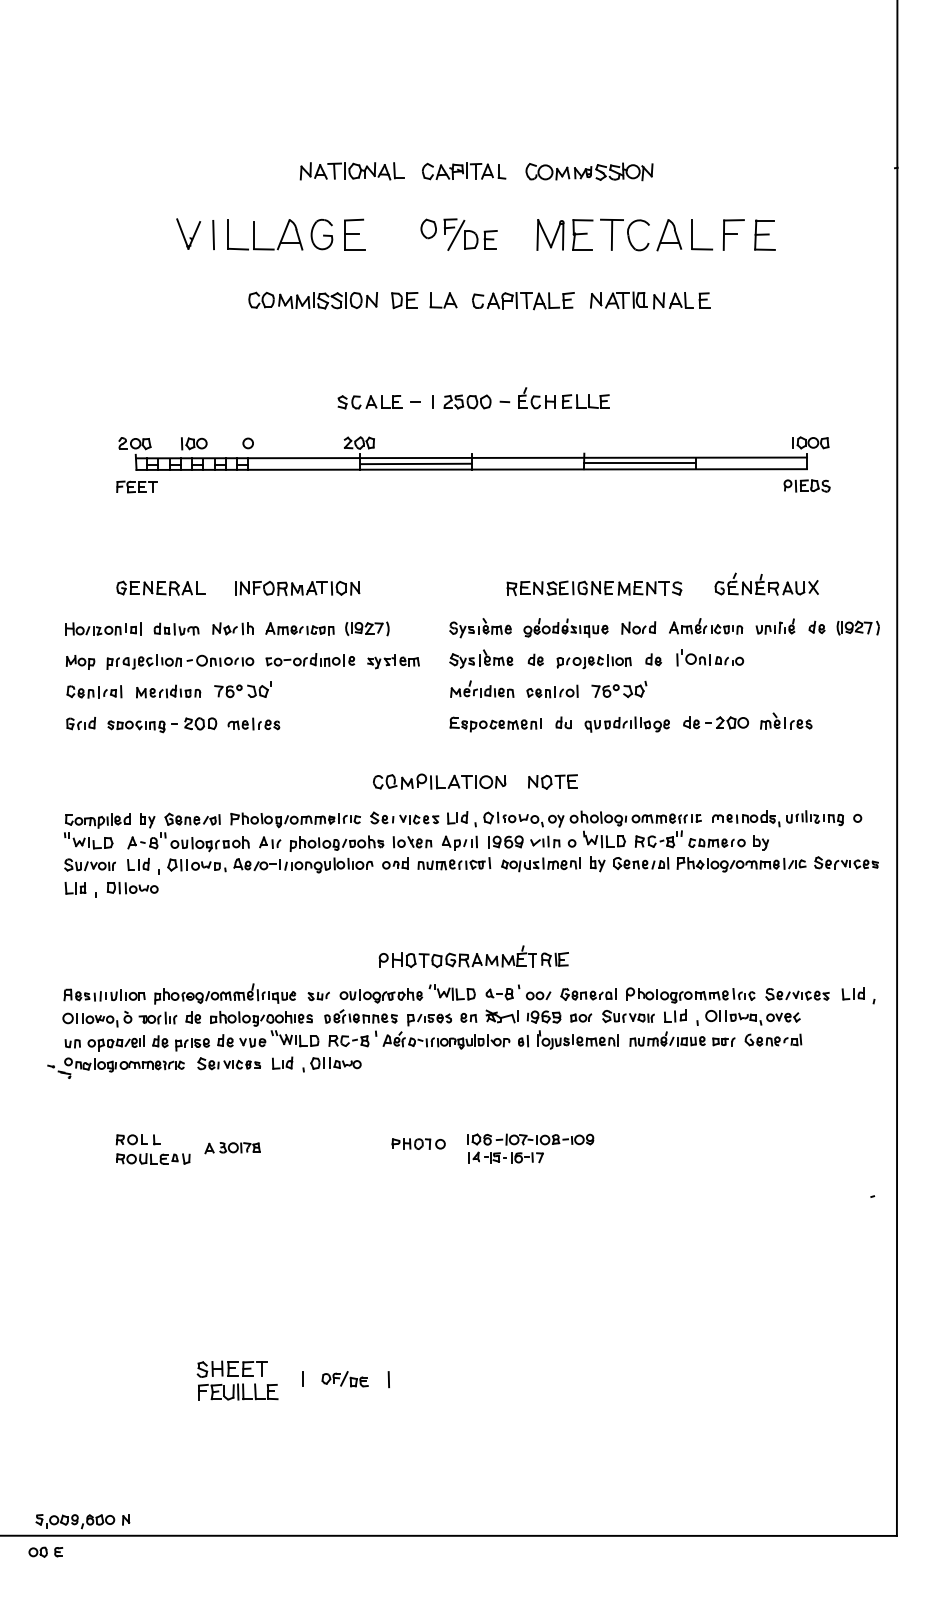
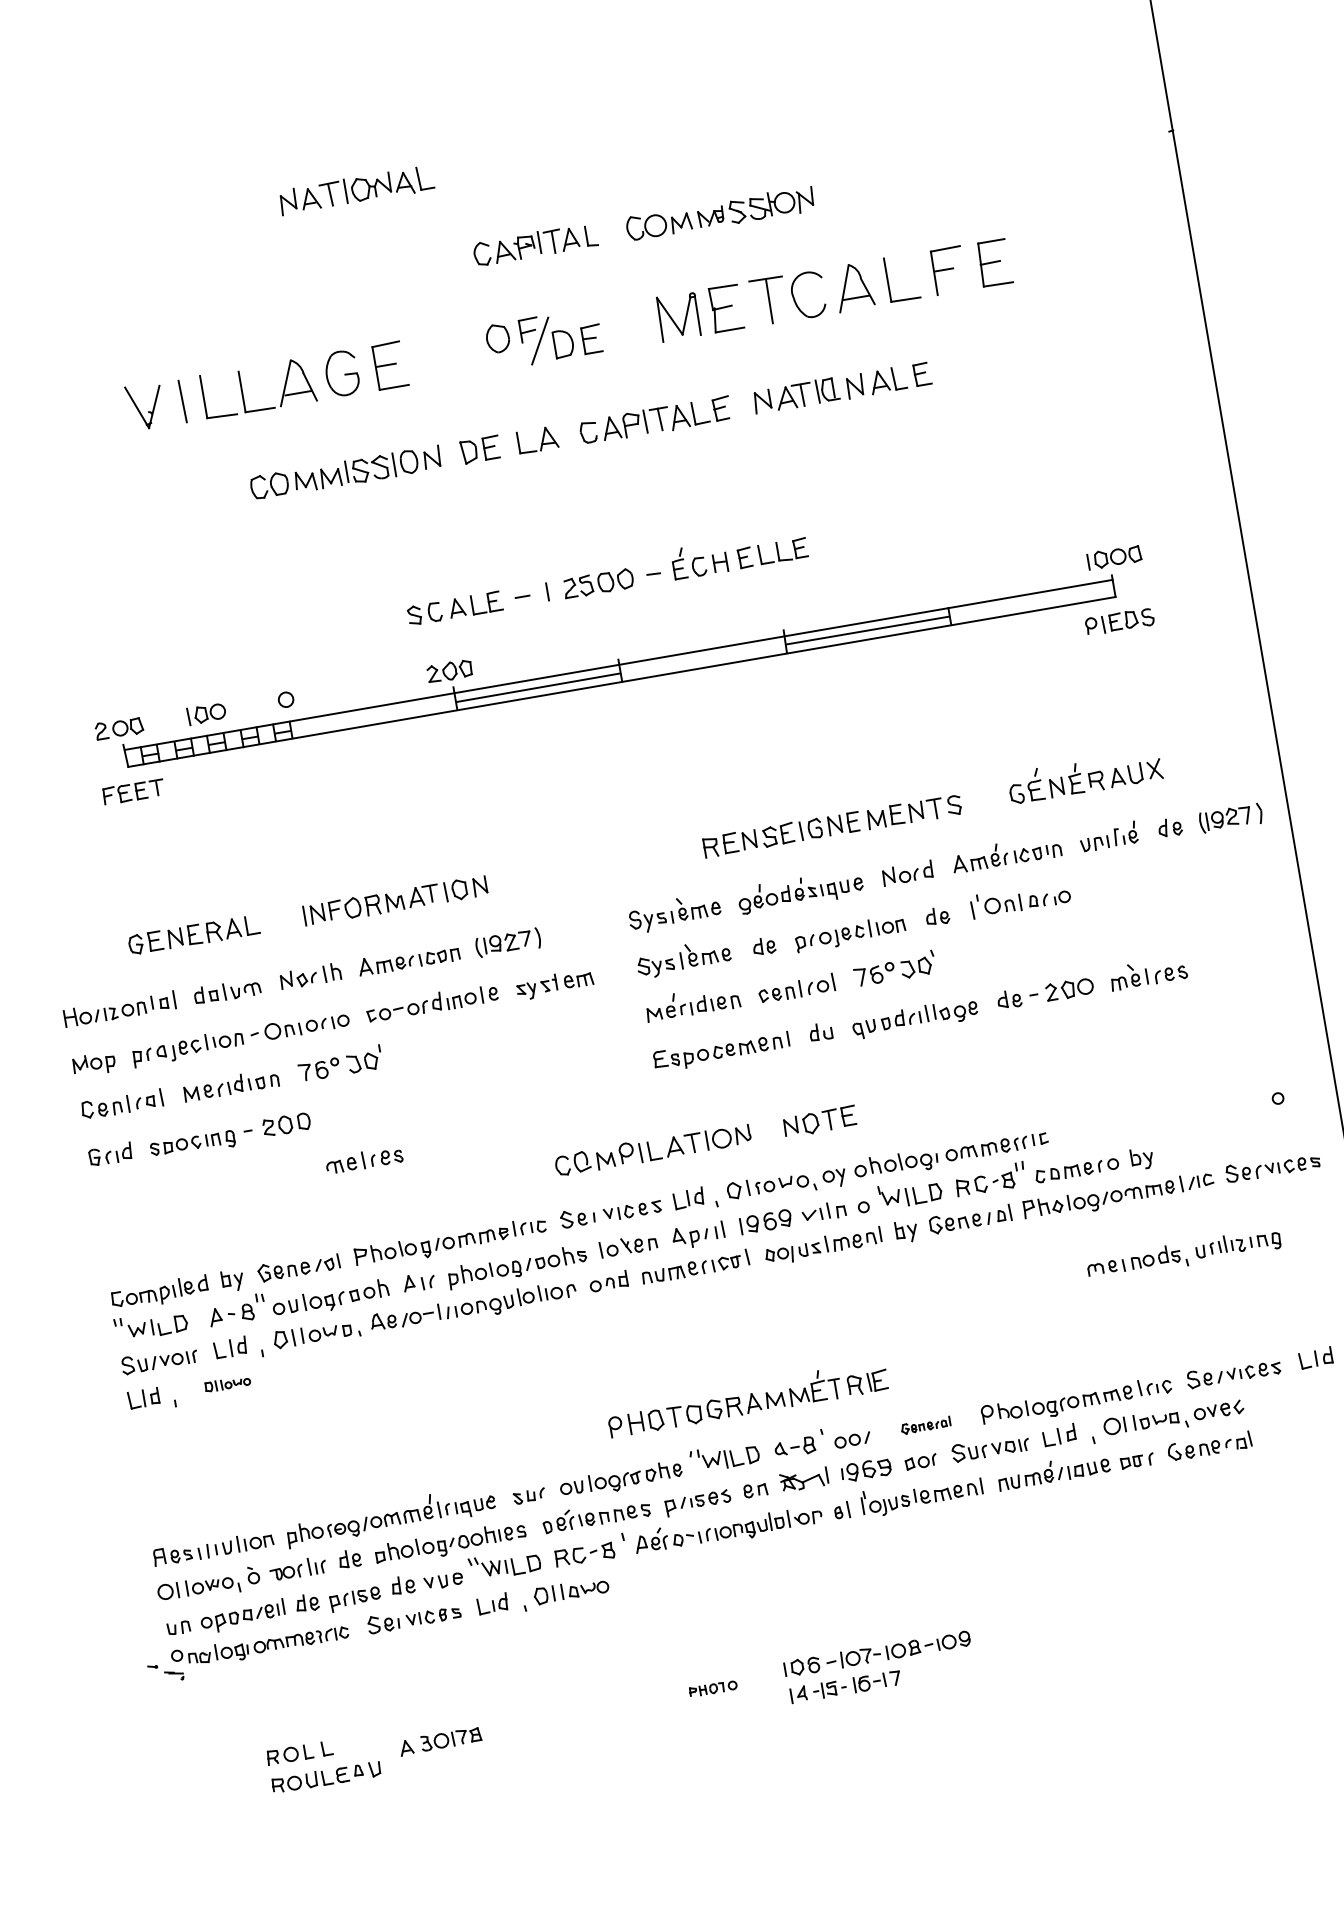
part: (351, 171) -> (355, 190), moved
part: (253, 723) -> (363, 1159), moved
part: (777, 818) -> (1183, 1254), moved
part: (132, 888) -> (227, 1384), size x0.6
part: (588, 994) -> (925, 1425), size x0.6
part: (418, 1143) -> (713, 1687), size x0.6

